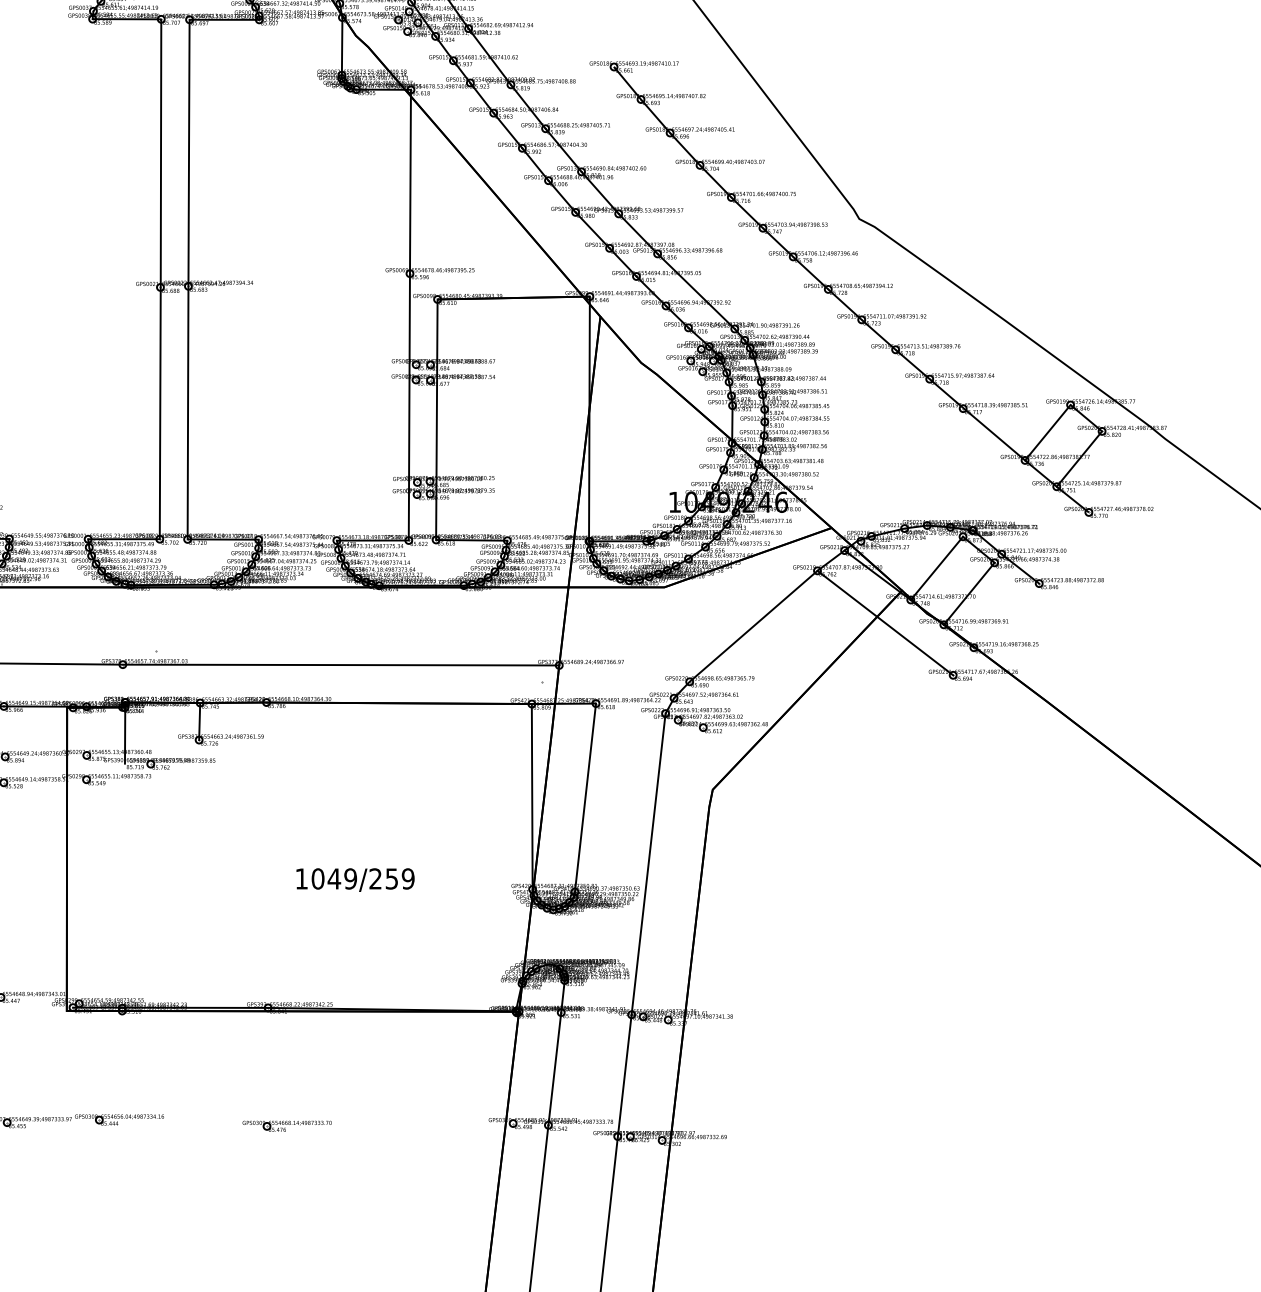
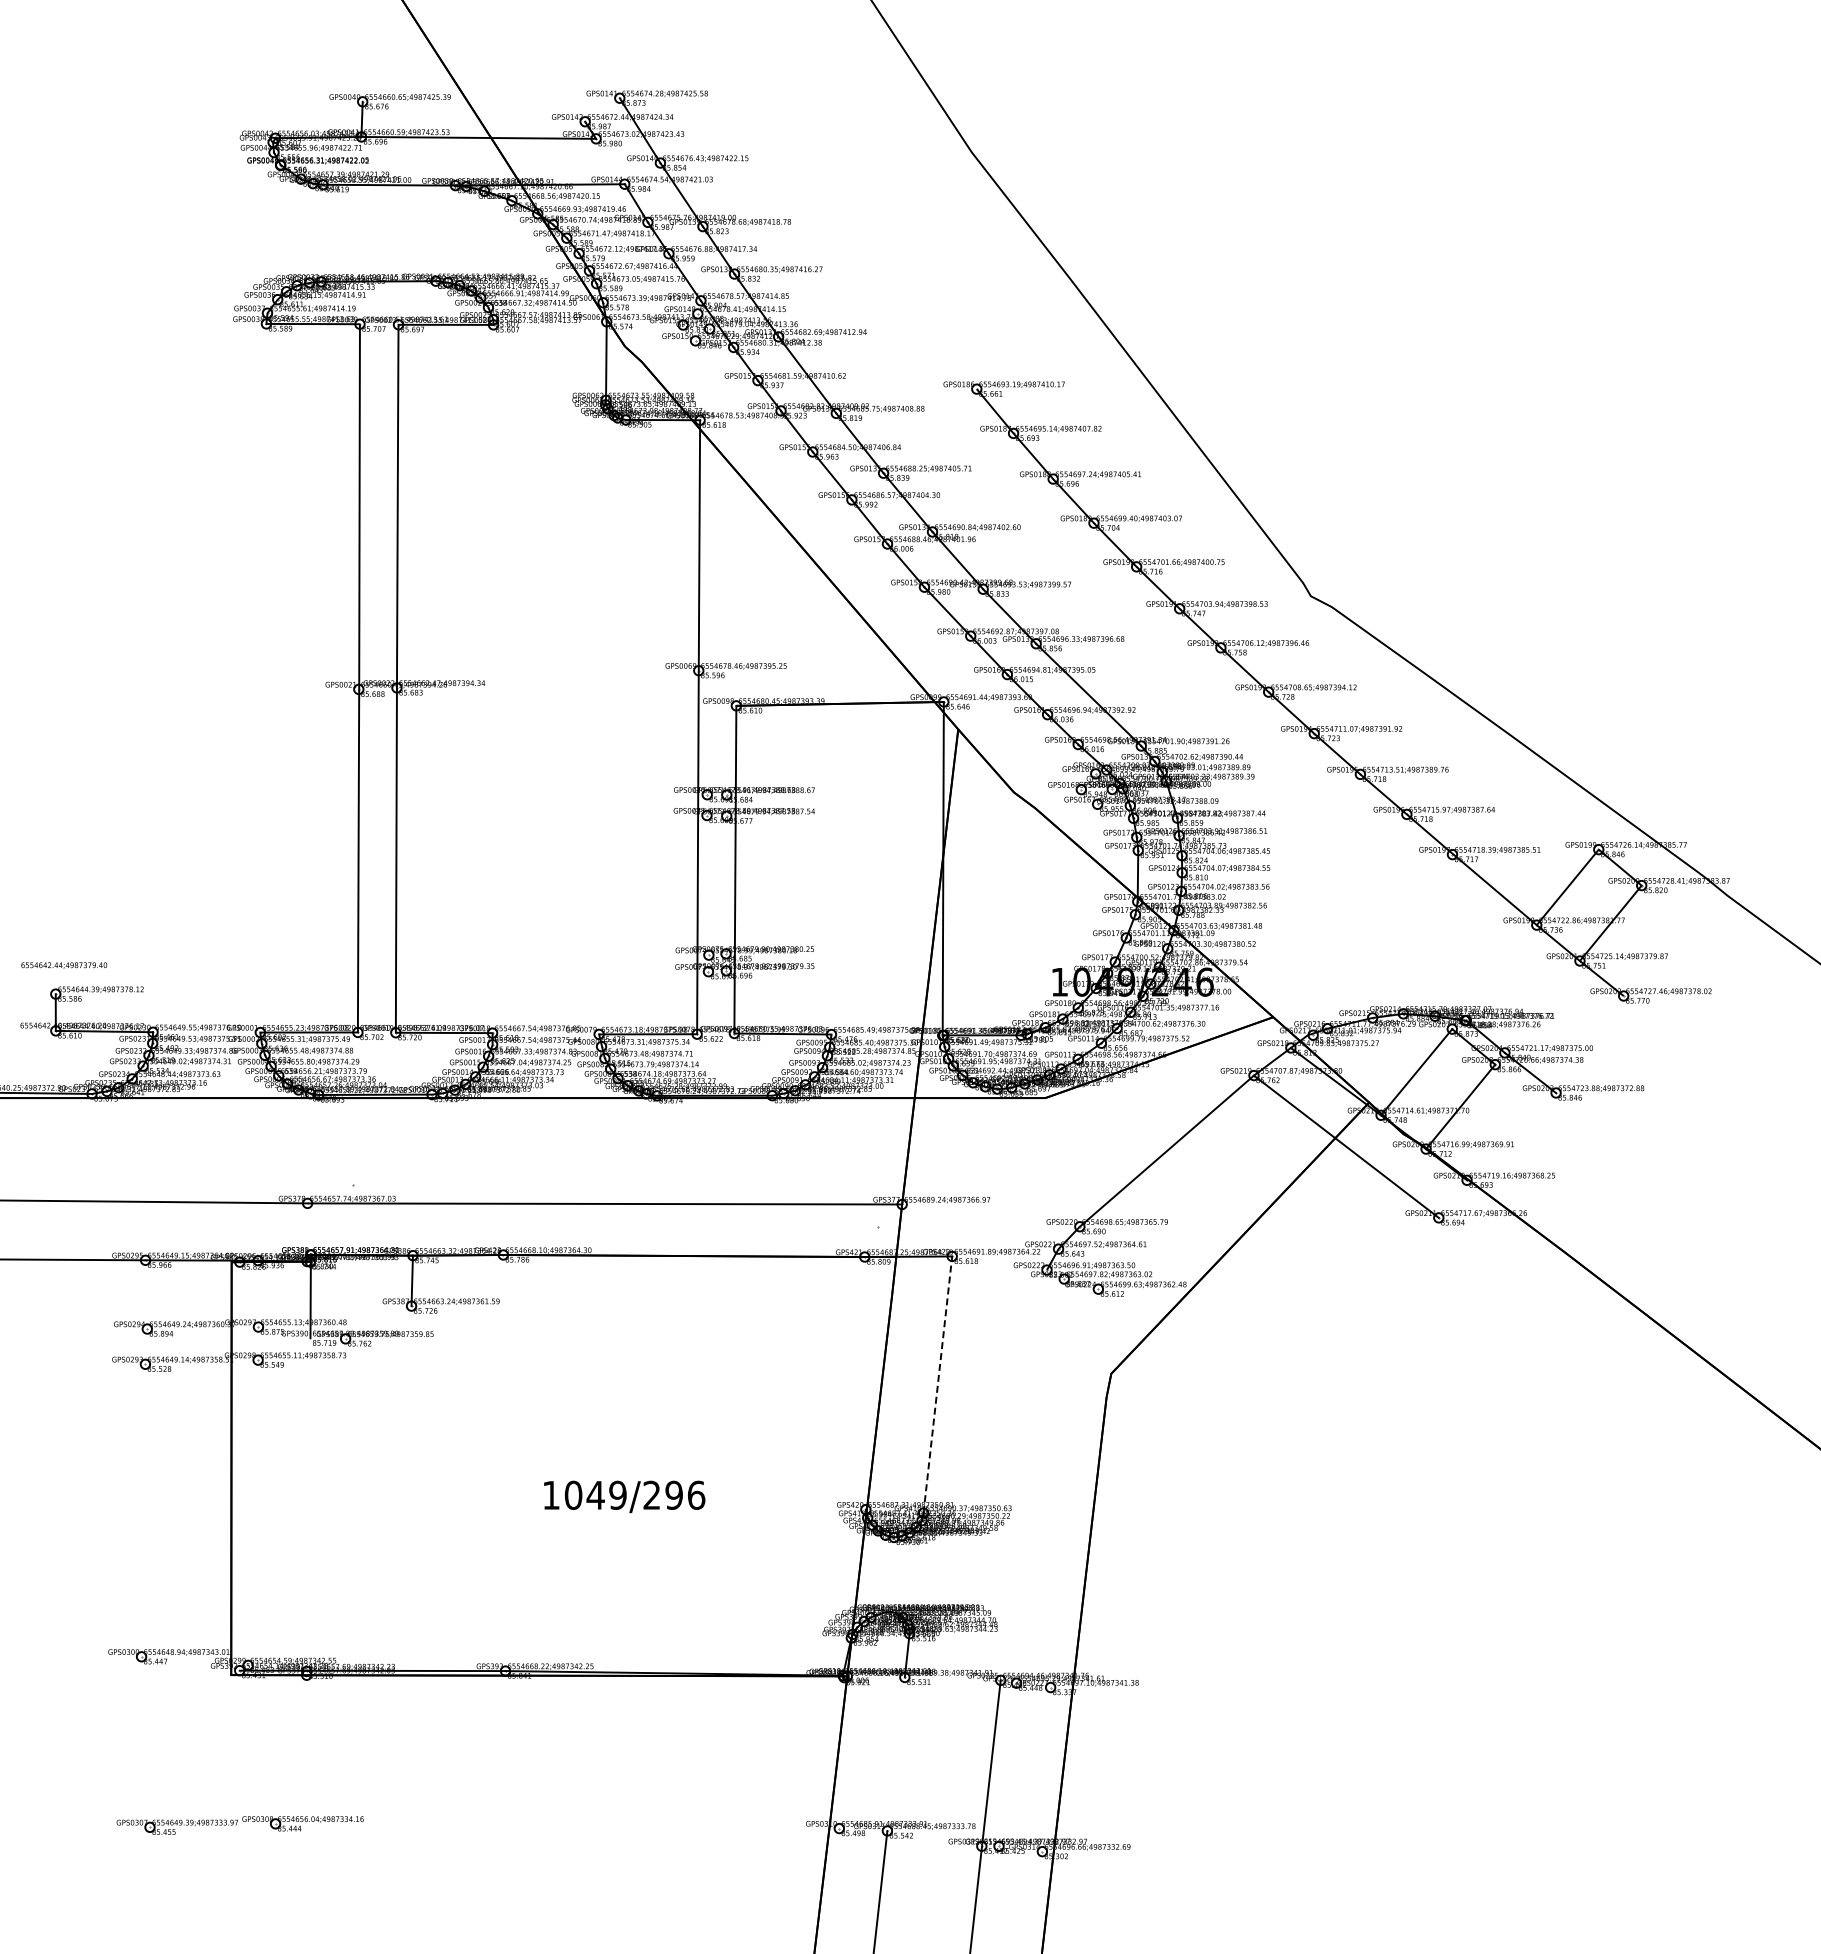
line: (531, 796) -> (864, 1383), removed
line: (585, 797) -> (937, 1384), solid -> dashed
line: (648, 864) -> (1023, 1475), removed
text: (400, 878) -> (685, 1494), 1049/259 -> 1049/296
line: (554, 1068) -> (895, 1753), removed
part: (287, 1125) -> (531, 1831), removed

